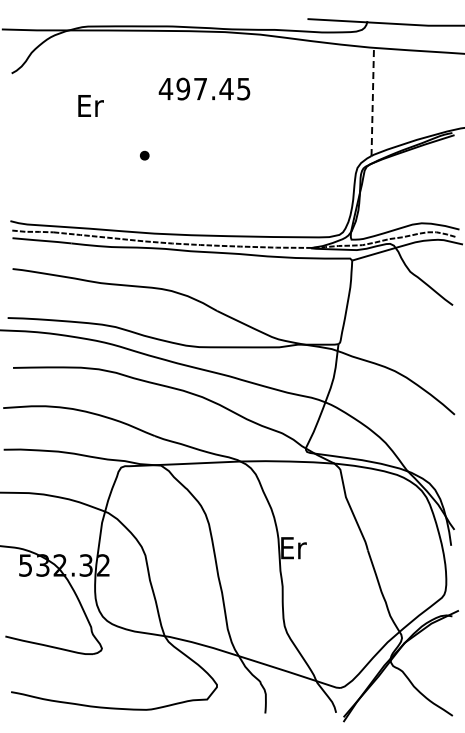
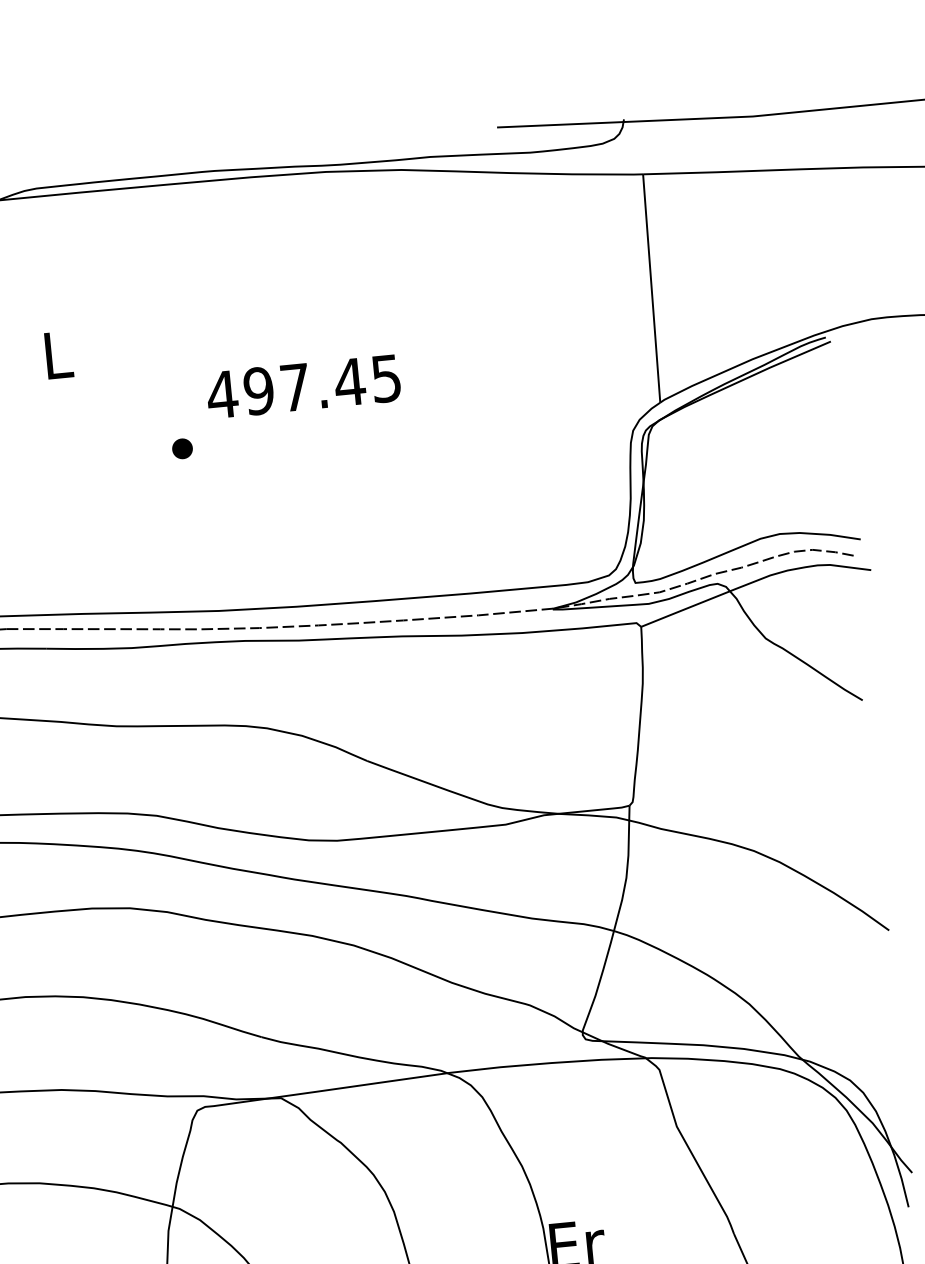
text: (204, 88) -> (303, 385), moved
line: (372, 101) -> (651, 287), dashed -> solid
text: (90, 105) -> (57, 354), Er -> L

